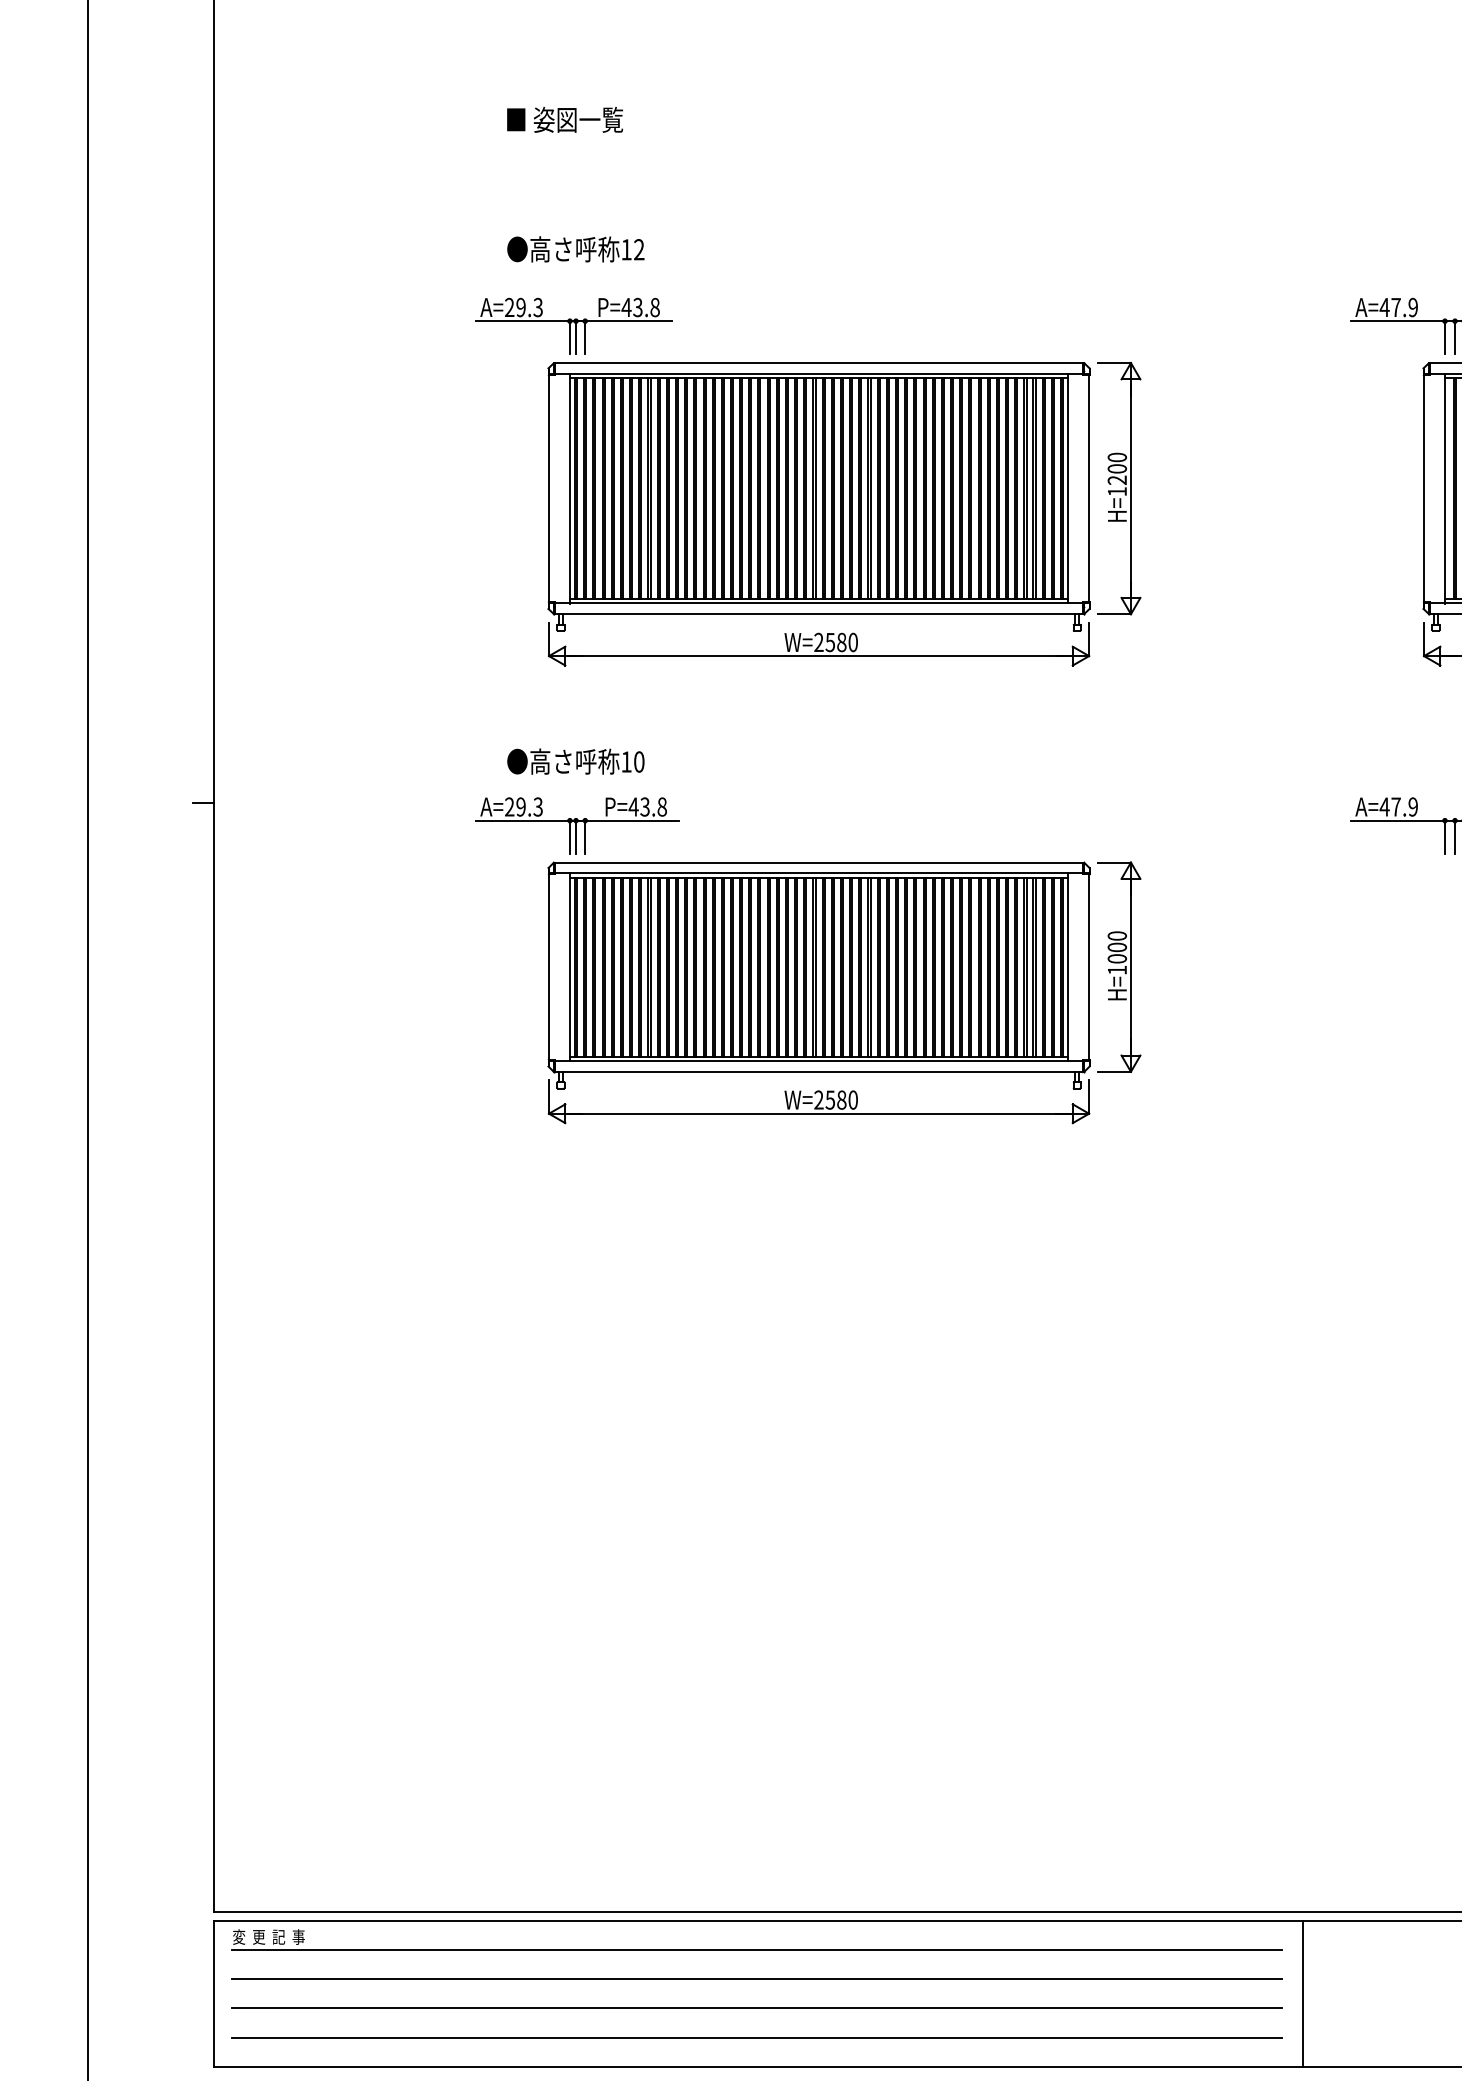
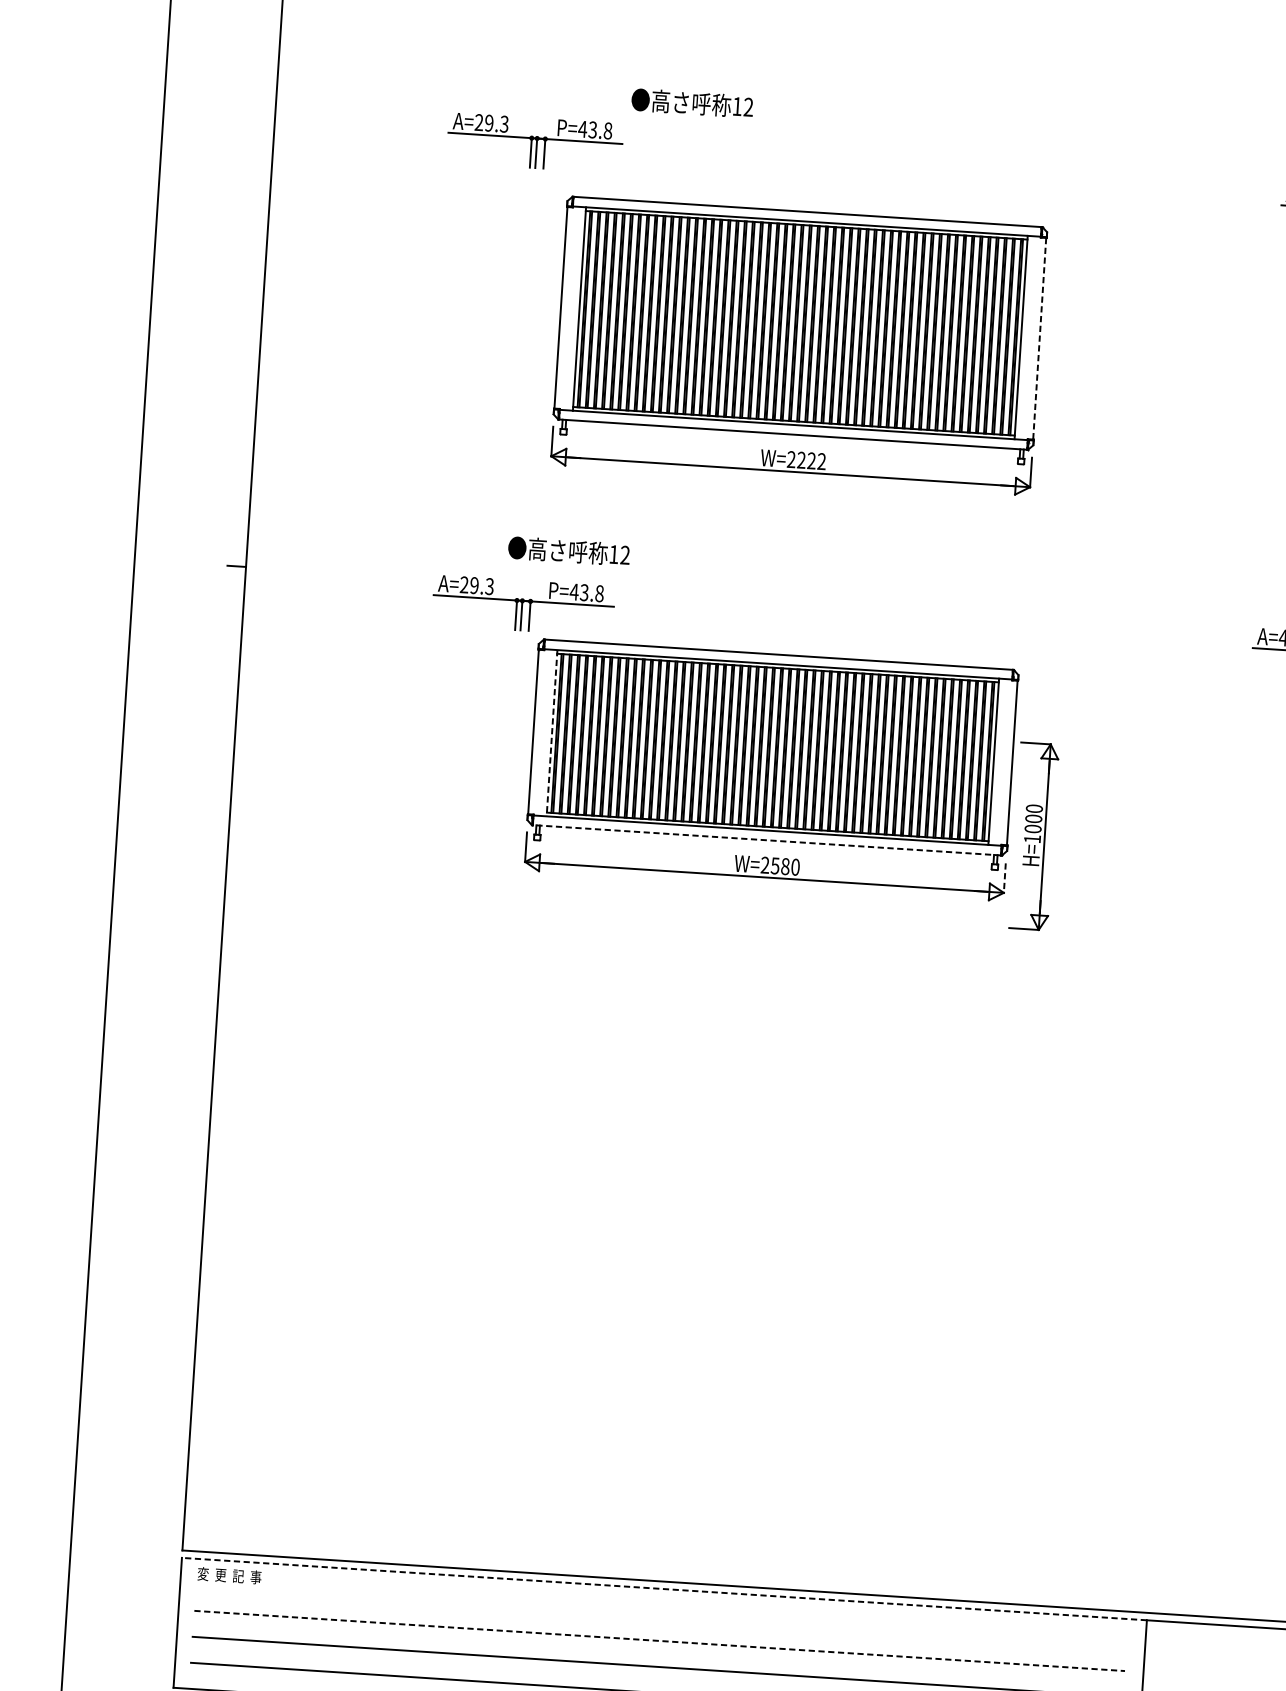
text: (575, 249) -> (692, 103), moved
part: (573, 325) -> (534, 142), moved
line: (1089, 488) -> (1040, 338), solid -> dashed
part: (1119, 488) -> (1066, 340), removed
text: (841, 642) -> (811, 460), W=2580 -> W=2222
text: (639, 761) -> (625, 554), 10 -> 12
part: (577, 825) -> (523, 605), moved
part: (1119, 966) -> (1034, 835), moved
line: (569, 967) -> (551, 733), solid -> dashed
line: (819, 1071) -> (767, 839), solid -> dashed
line: (1089, 1097) -> (1005, 878), solid -> dashed
line: (757, 1920) -> (663, 1589), solid -> dashed
line: (756, 1949) -> (661, 1614), removed
line: (756, 1979) -> (659, 1641), solid -> dashed

